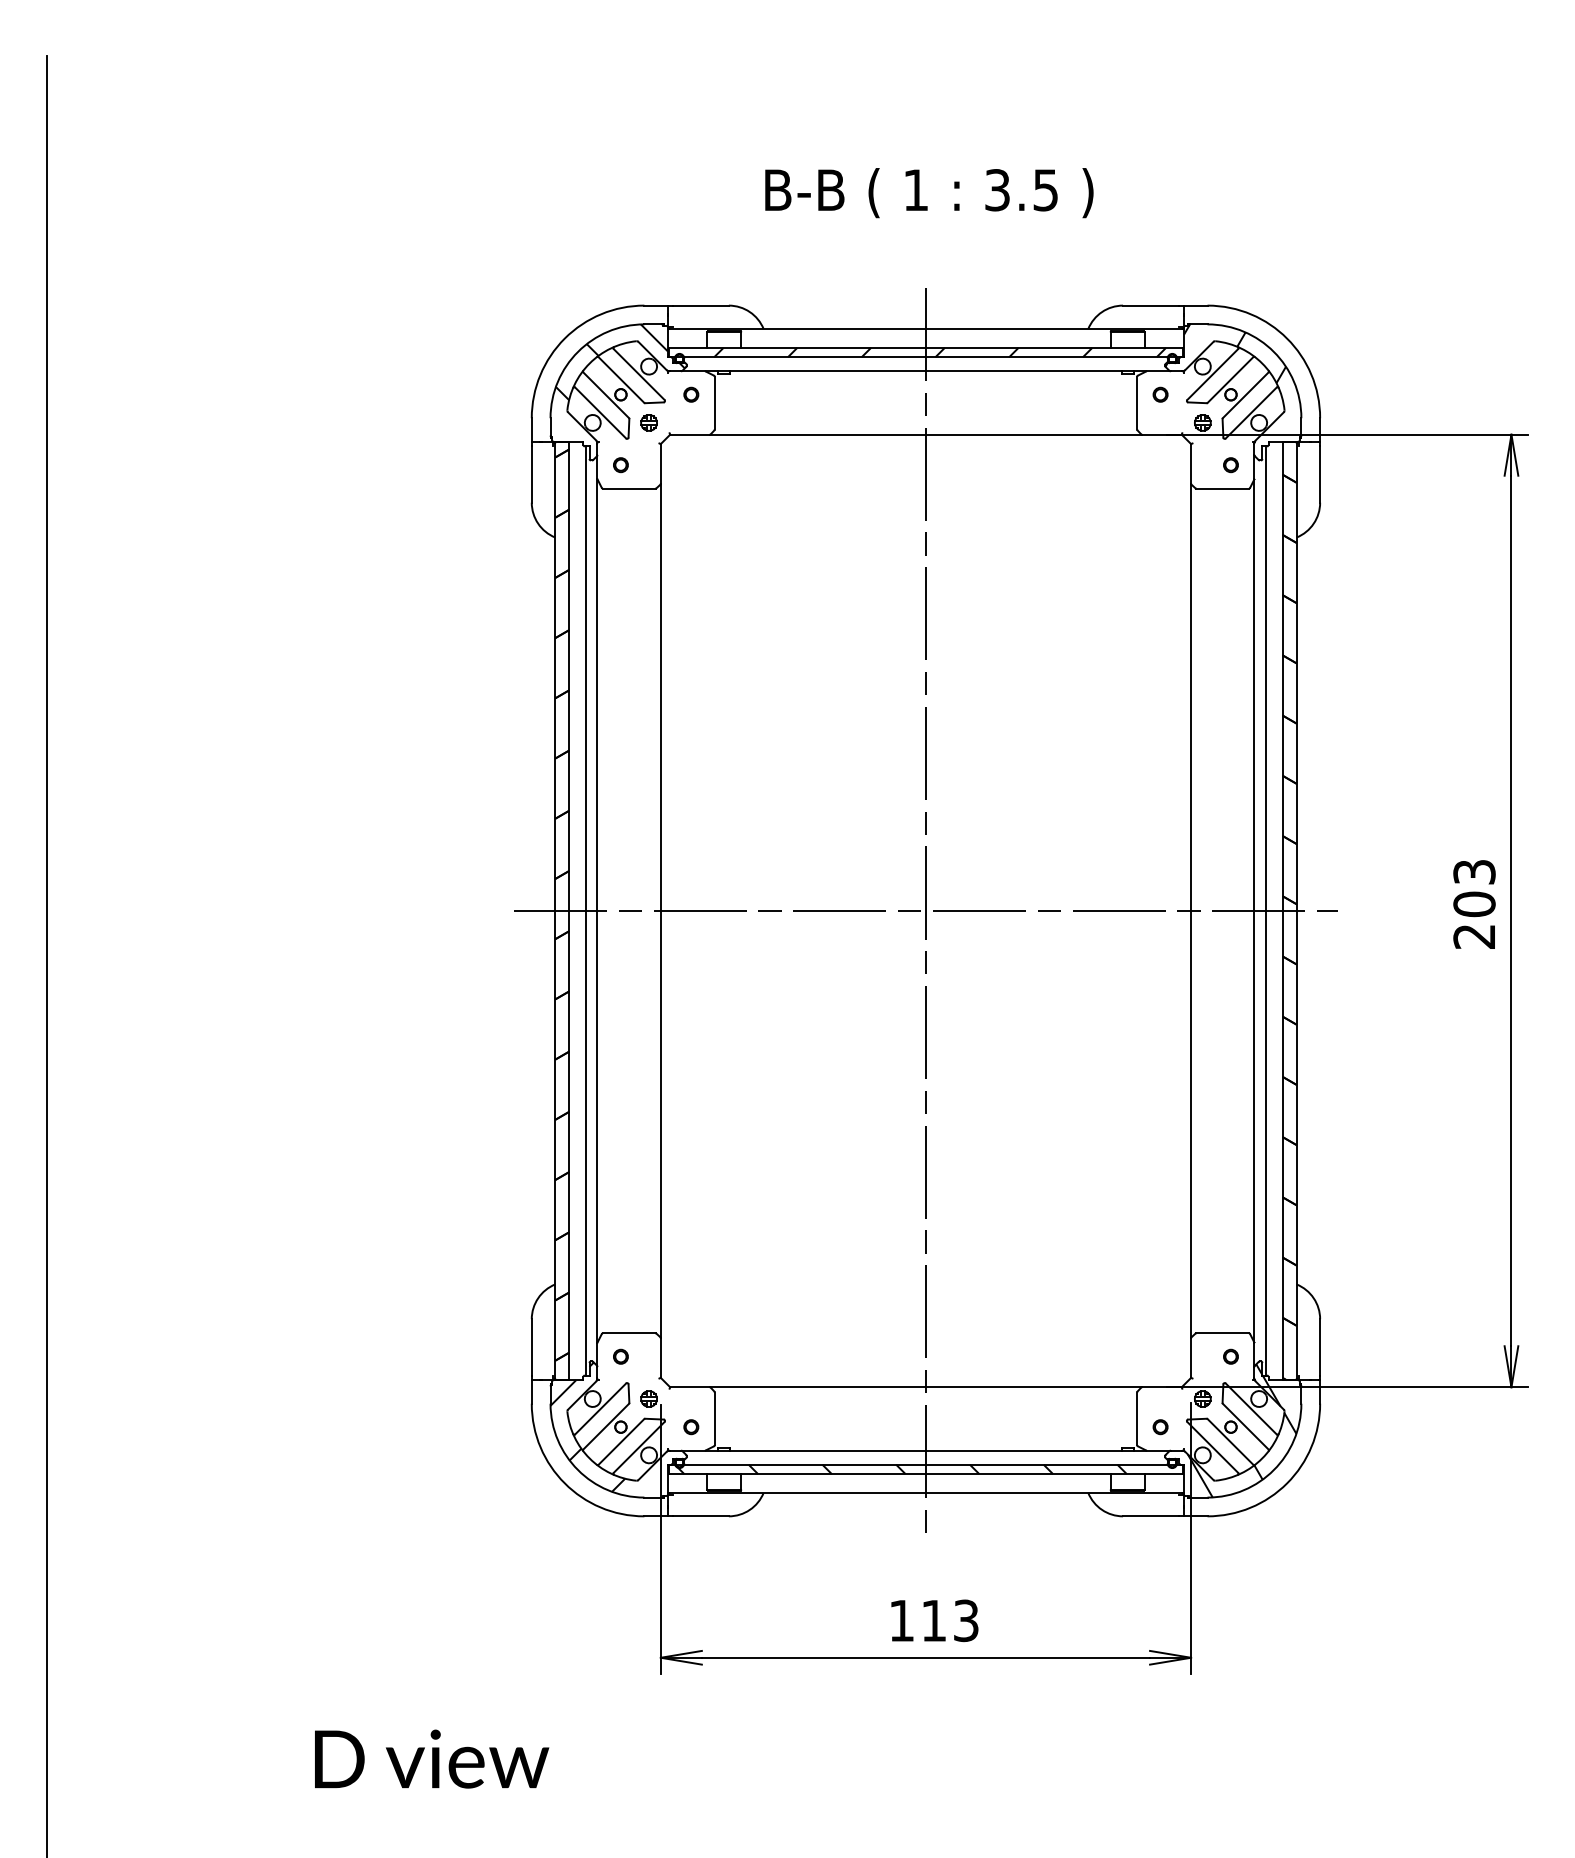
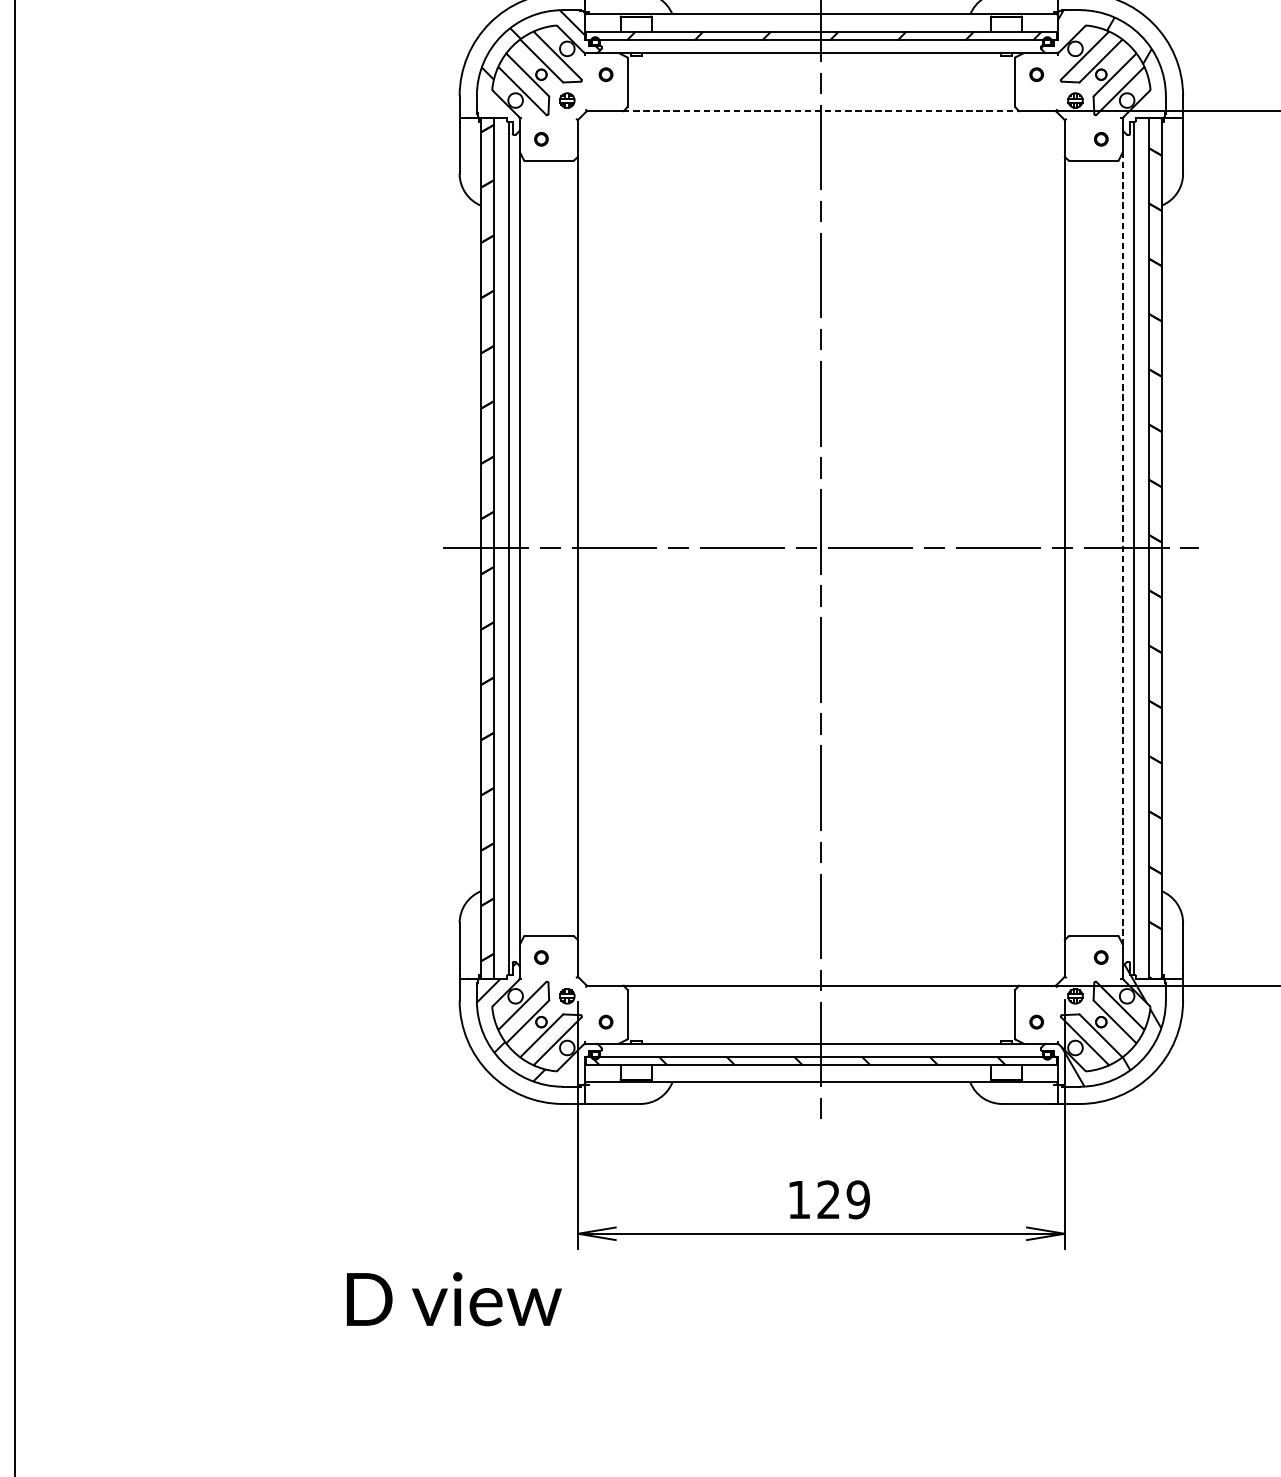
line: (926, 434) -> (821, 111), solid -> dashed
line: (1254, 911) -> (1122, 548), solid -> dashed
text: (949, 1620) -> (842, 1199), 113 -> 129
text: (432, 1758) -> (454, 1298), moved

